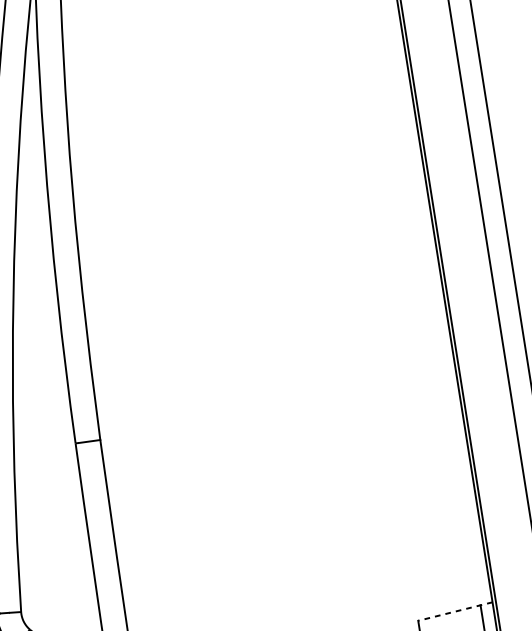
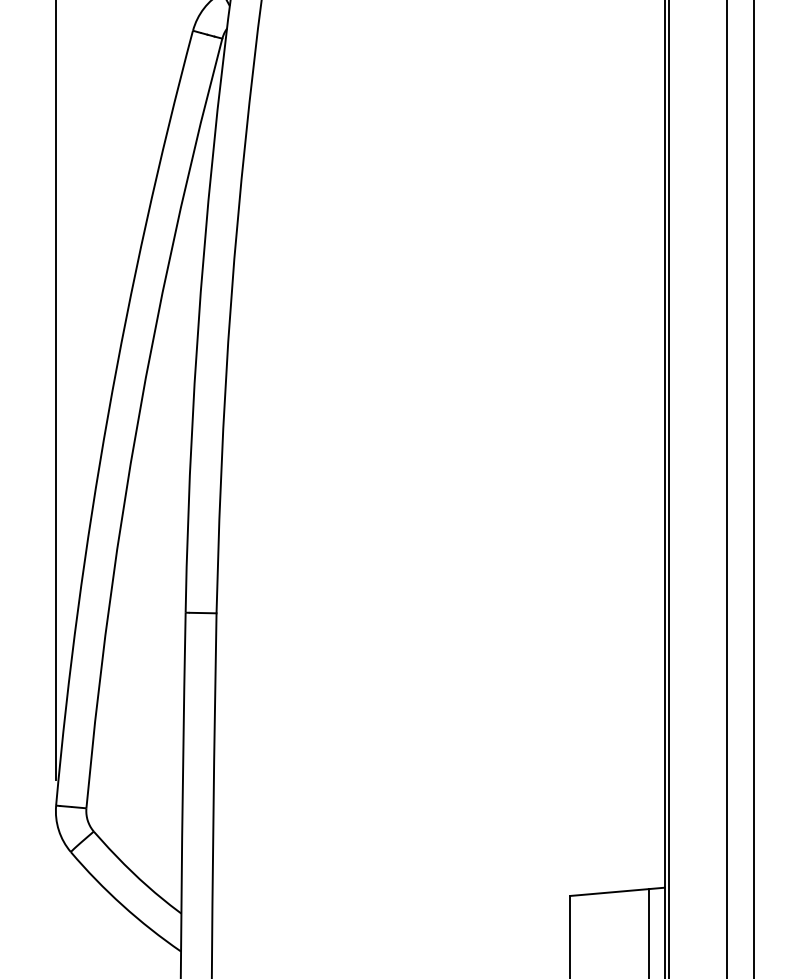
line: (454, 611) -> (616, 891), dashed -> solid

